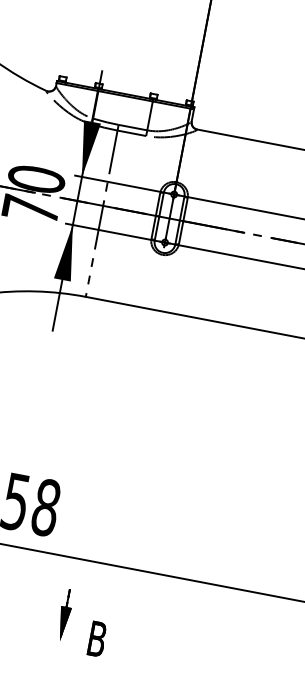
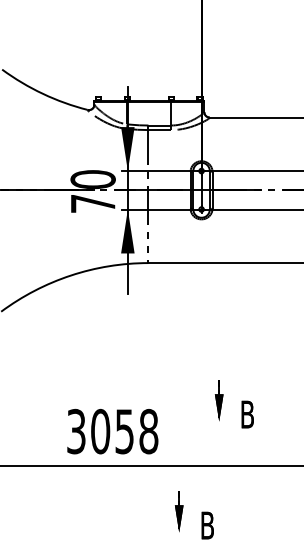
part: (168, 495) -> (241, 404), added

